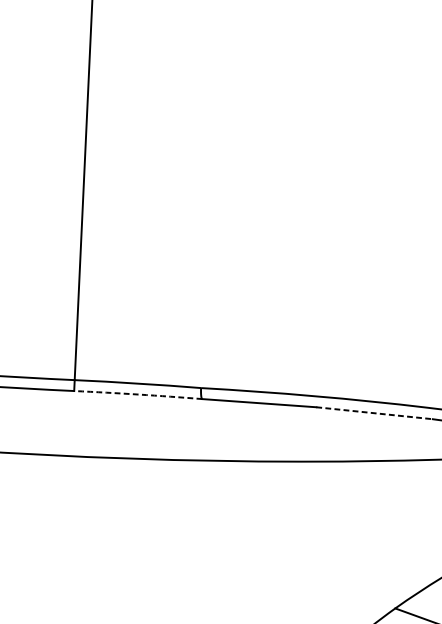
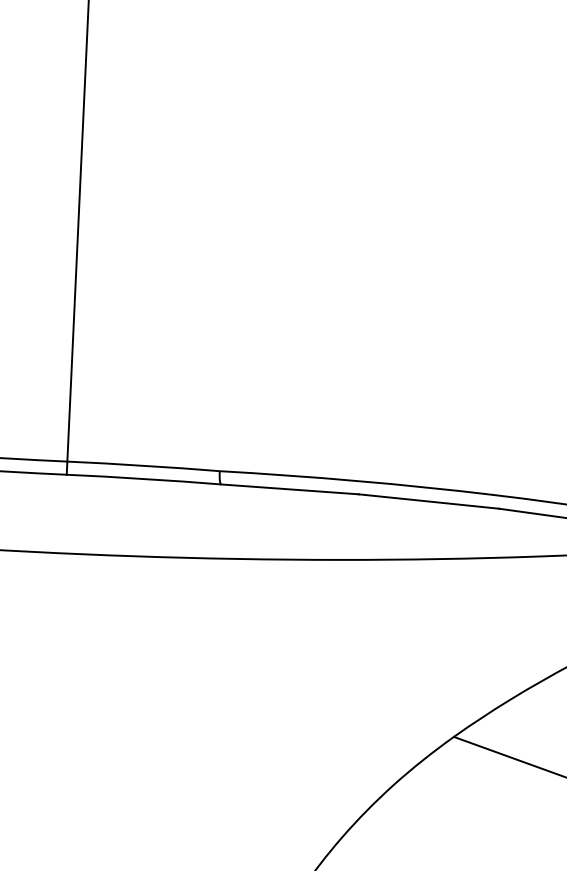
arc: (138, 394) -> (144, 478), dashed -> solid
line: (374, 413) -> (428, 501), dashed -> solid

